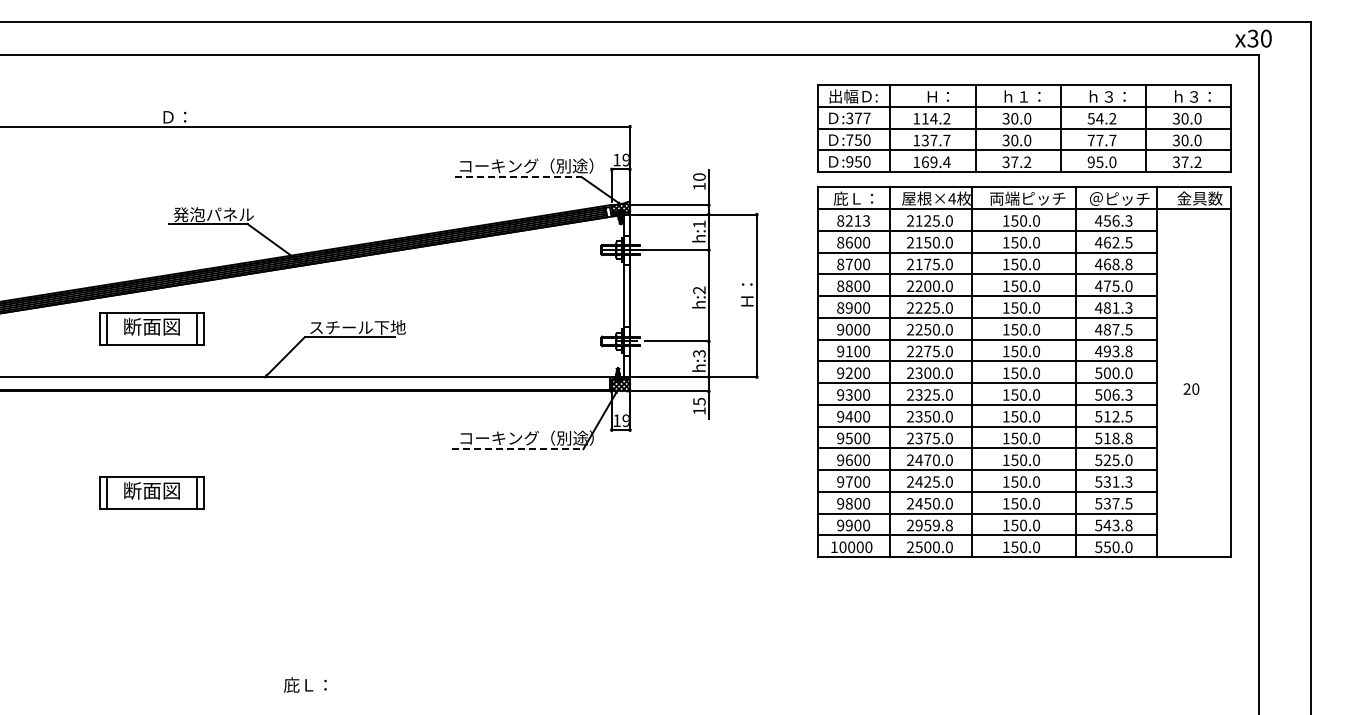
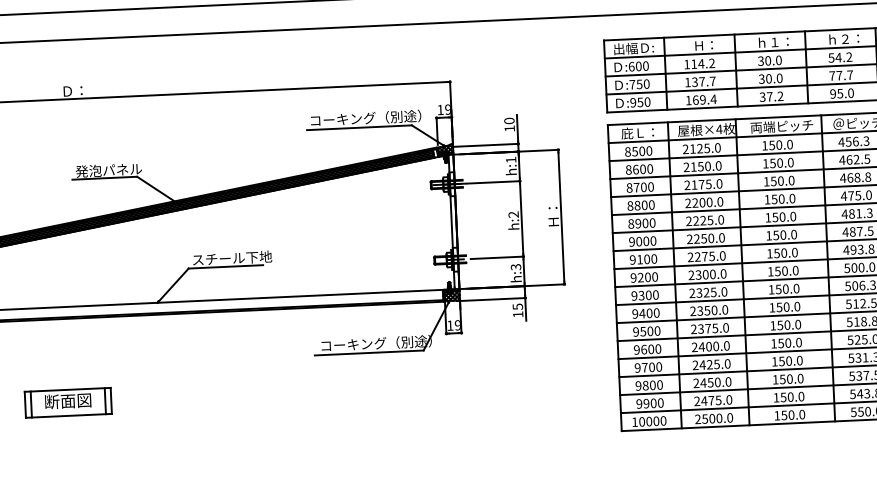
text: (1109, 97) -> (845, 39), ｈ３： -> ｈ２：
text: (858, 118) -> (638, 66), :377 -> :600
line: (518, 177) -> (359, 128), dashed -> solid
text: (857, 220) -> (641, 150), 8213 -> 8500
part: (151, 328) -> (61, 266), removed
line: (517, 449) -> (369, 353), dashed -> solid
text: (927, 460) -> (708, 346), 2470.0 -> 2400.0
text: (933, 525) -> (716, 400), 2959.8 -> 2475.0

